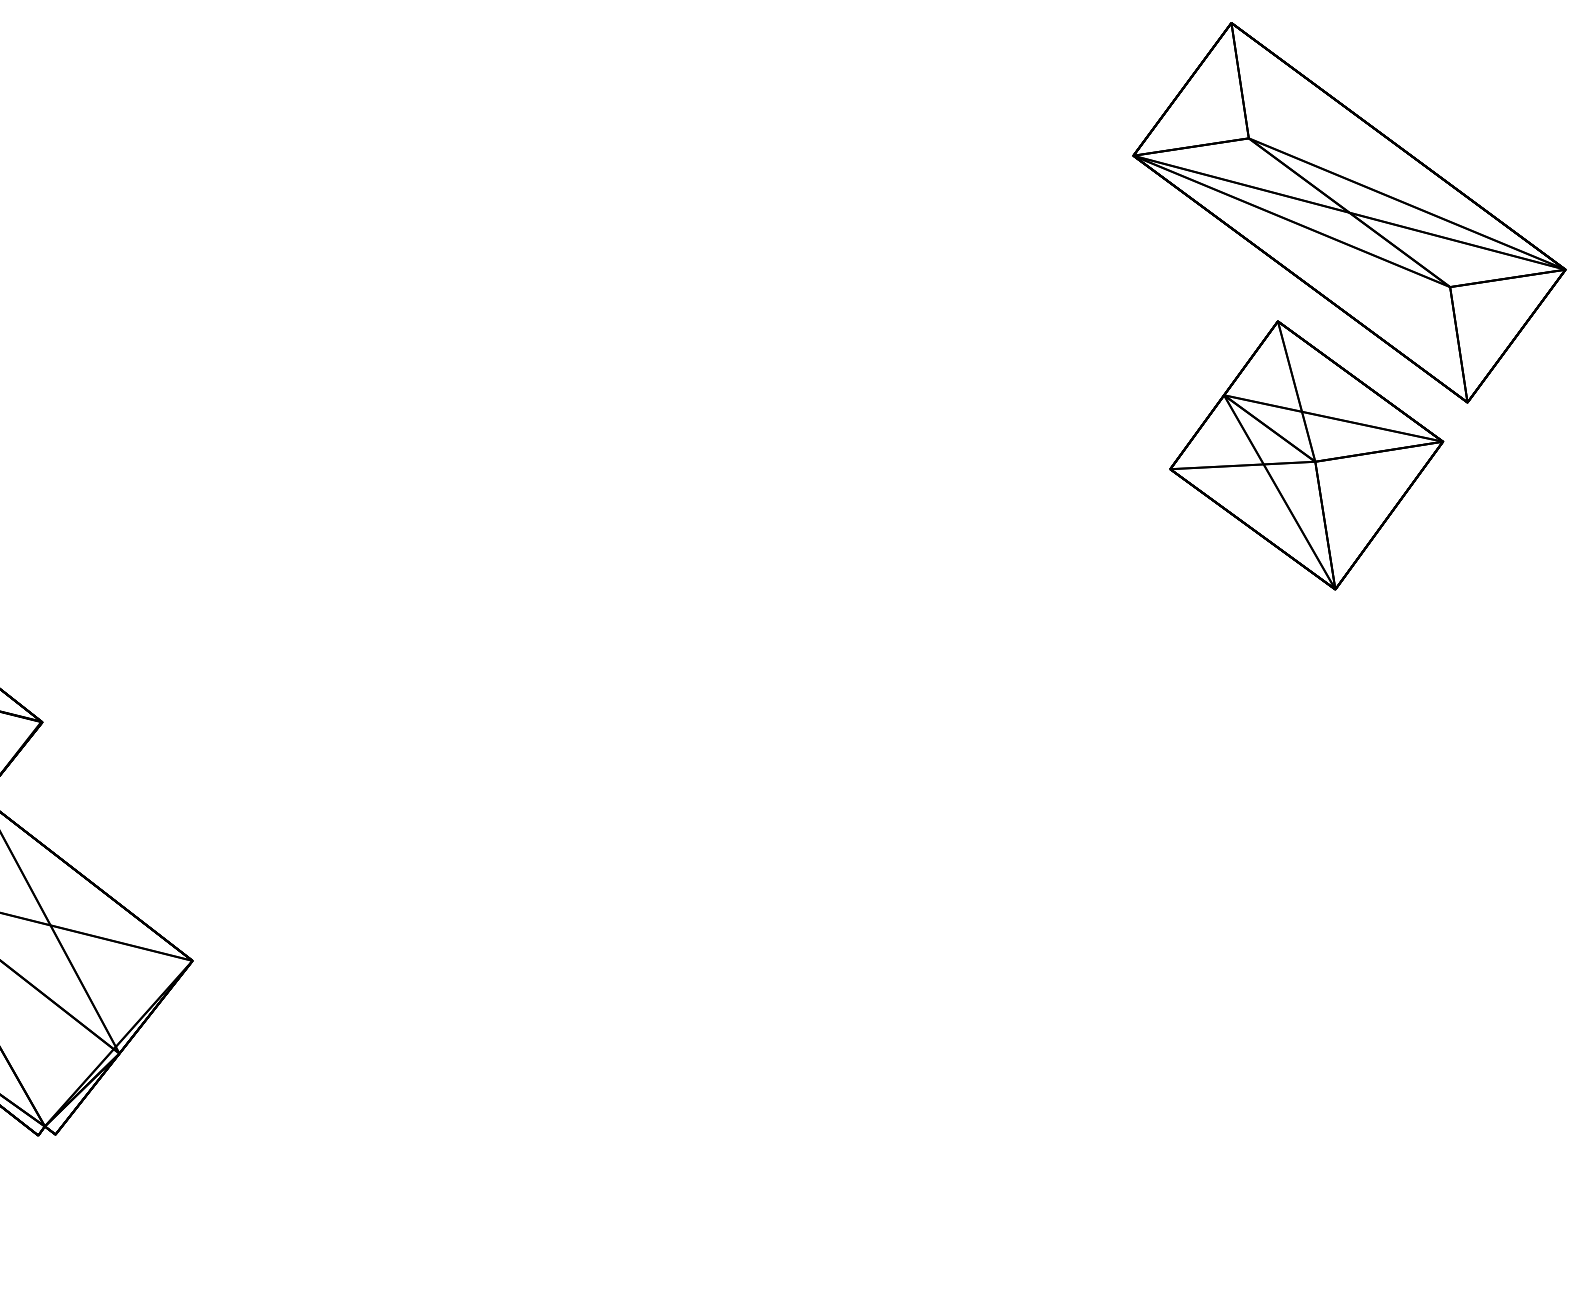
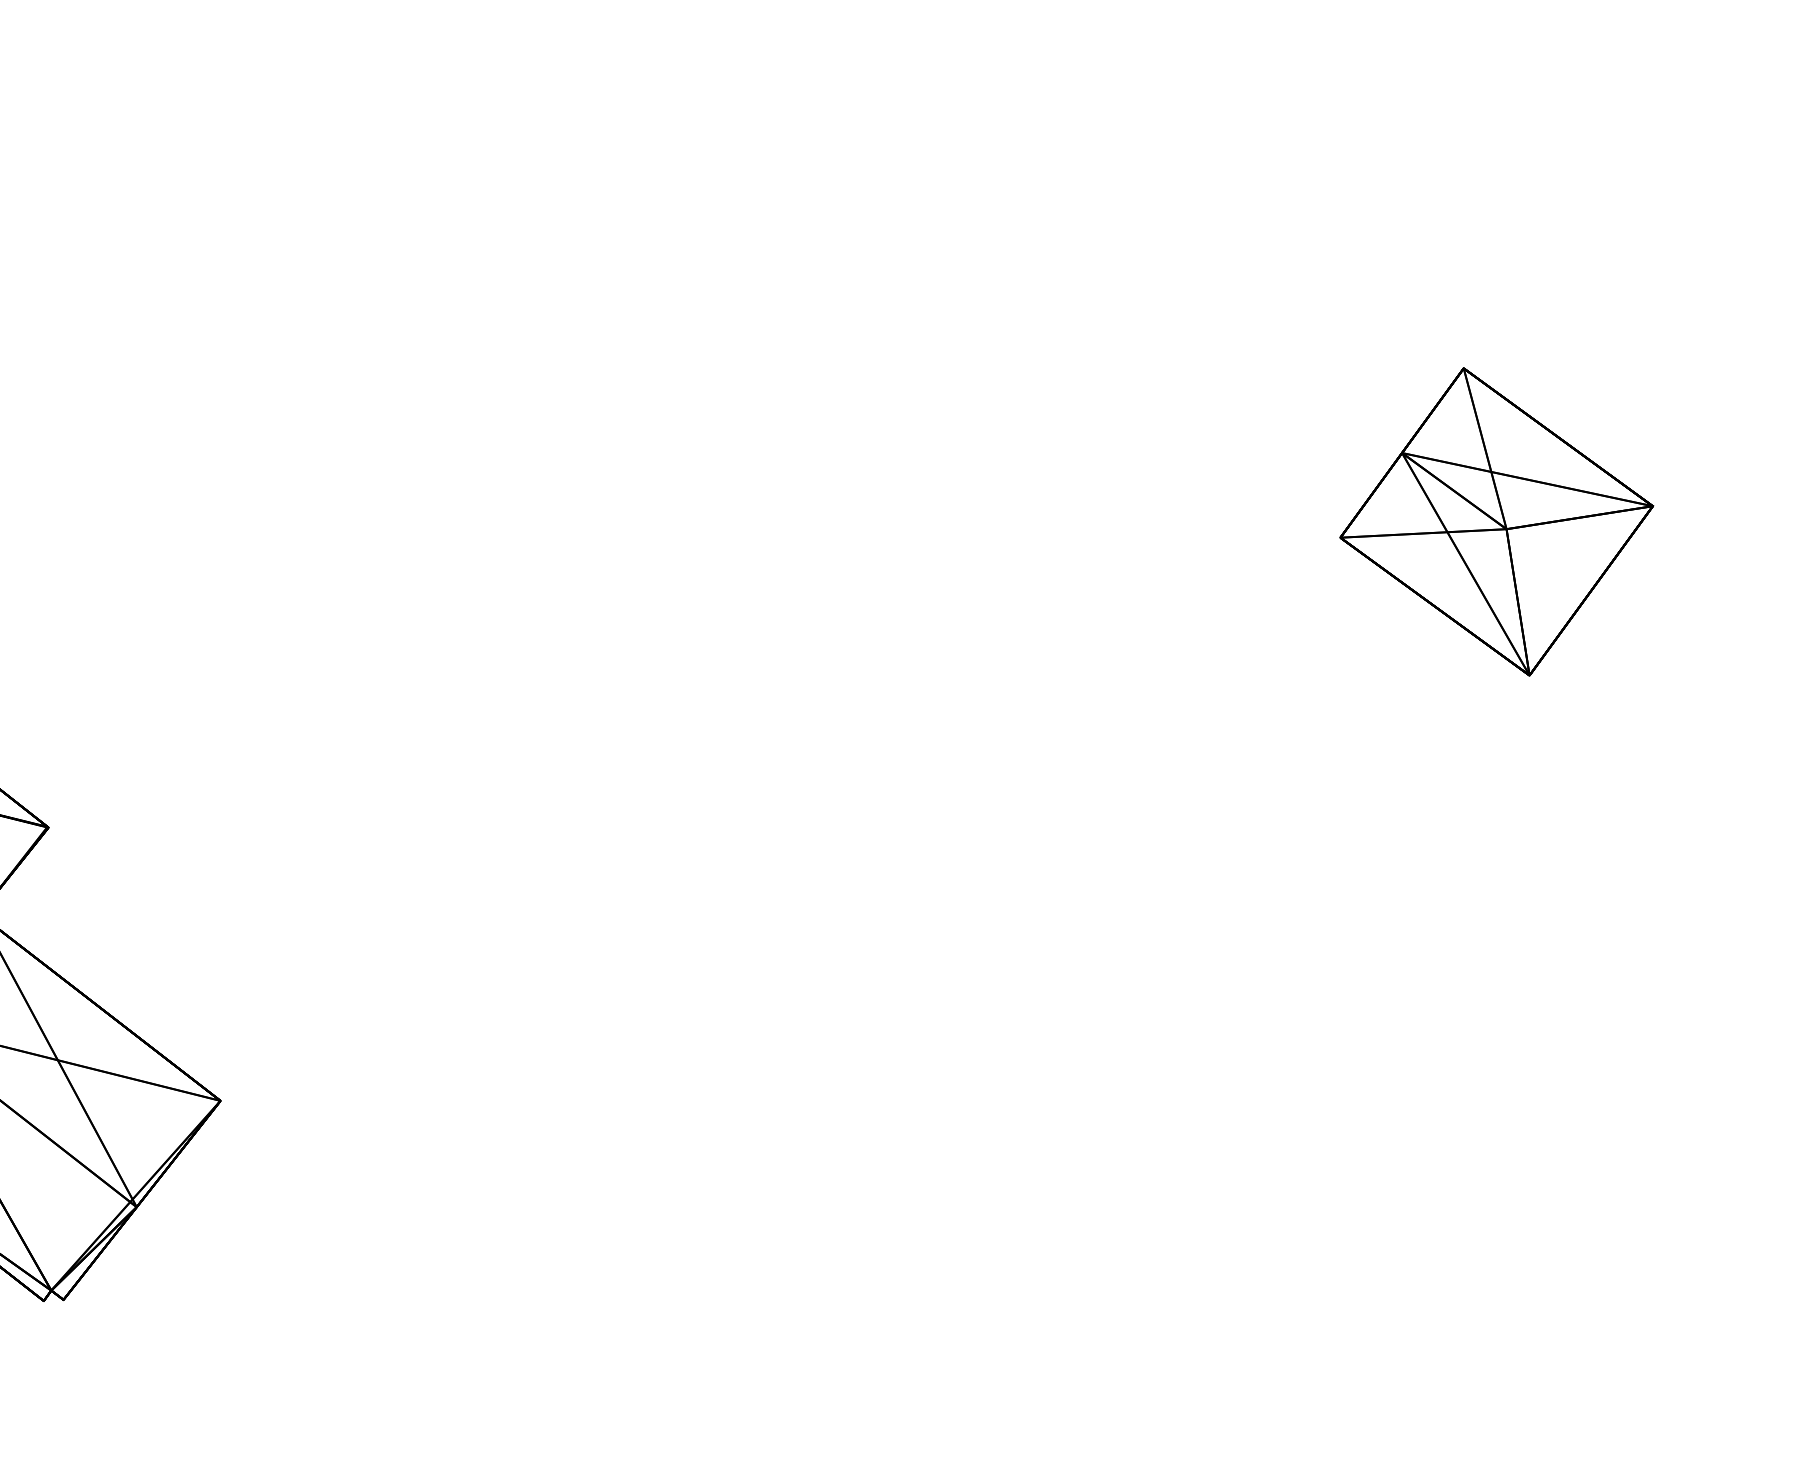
part: (1349, 212) -> (1545, 243), removed

